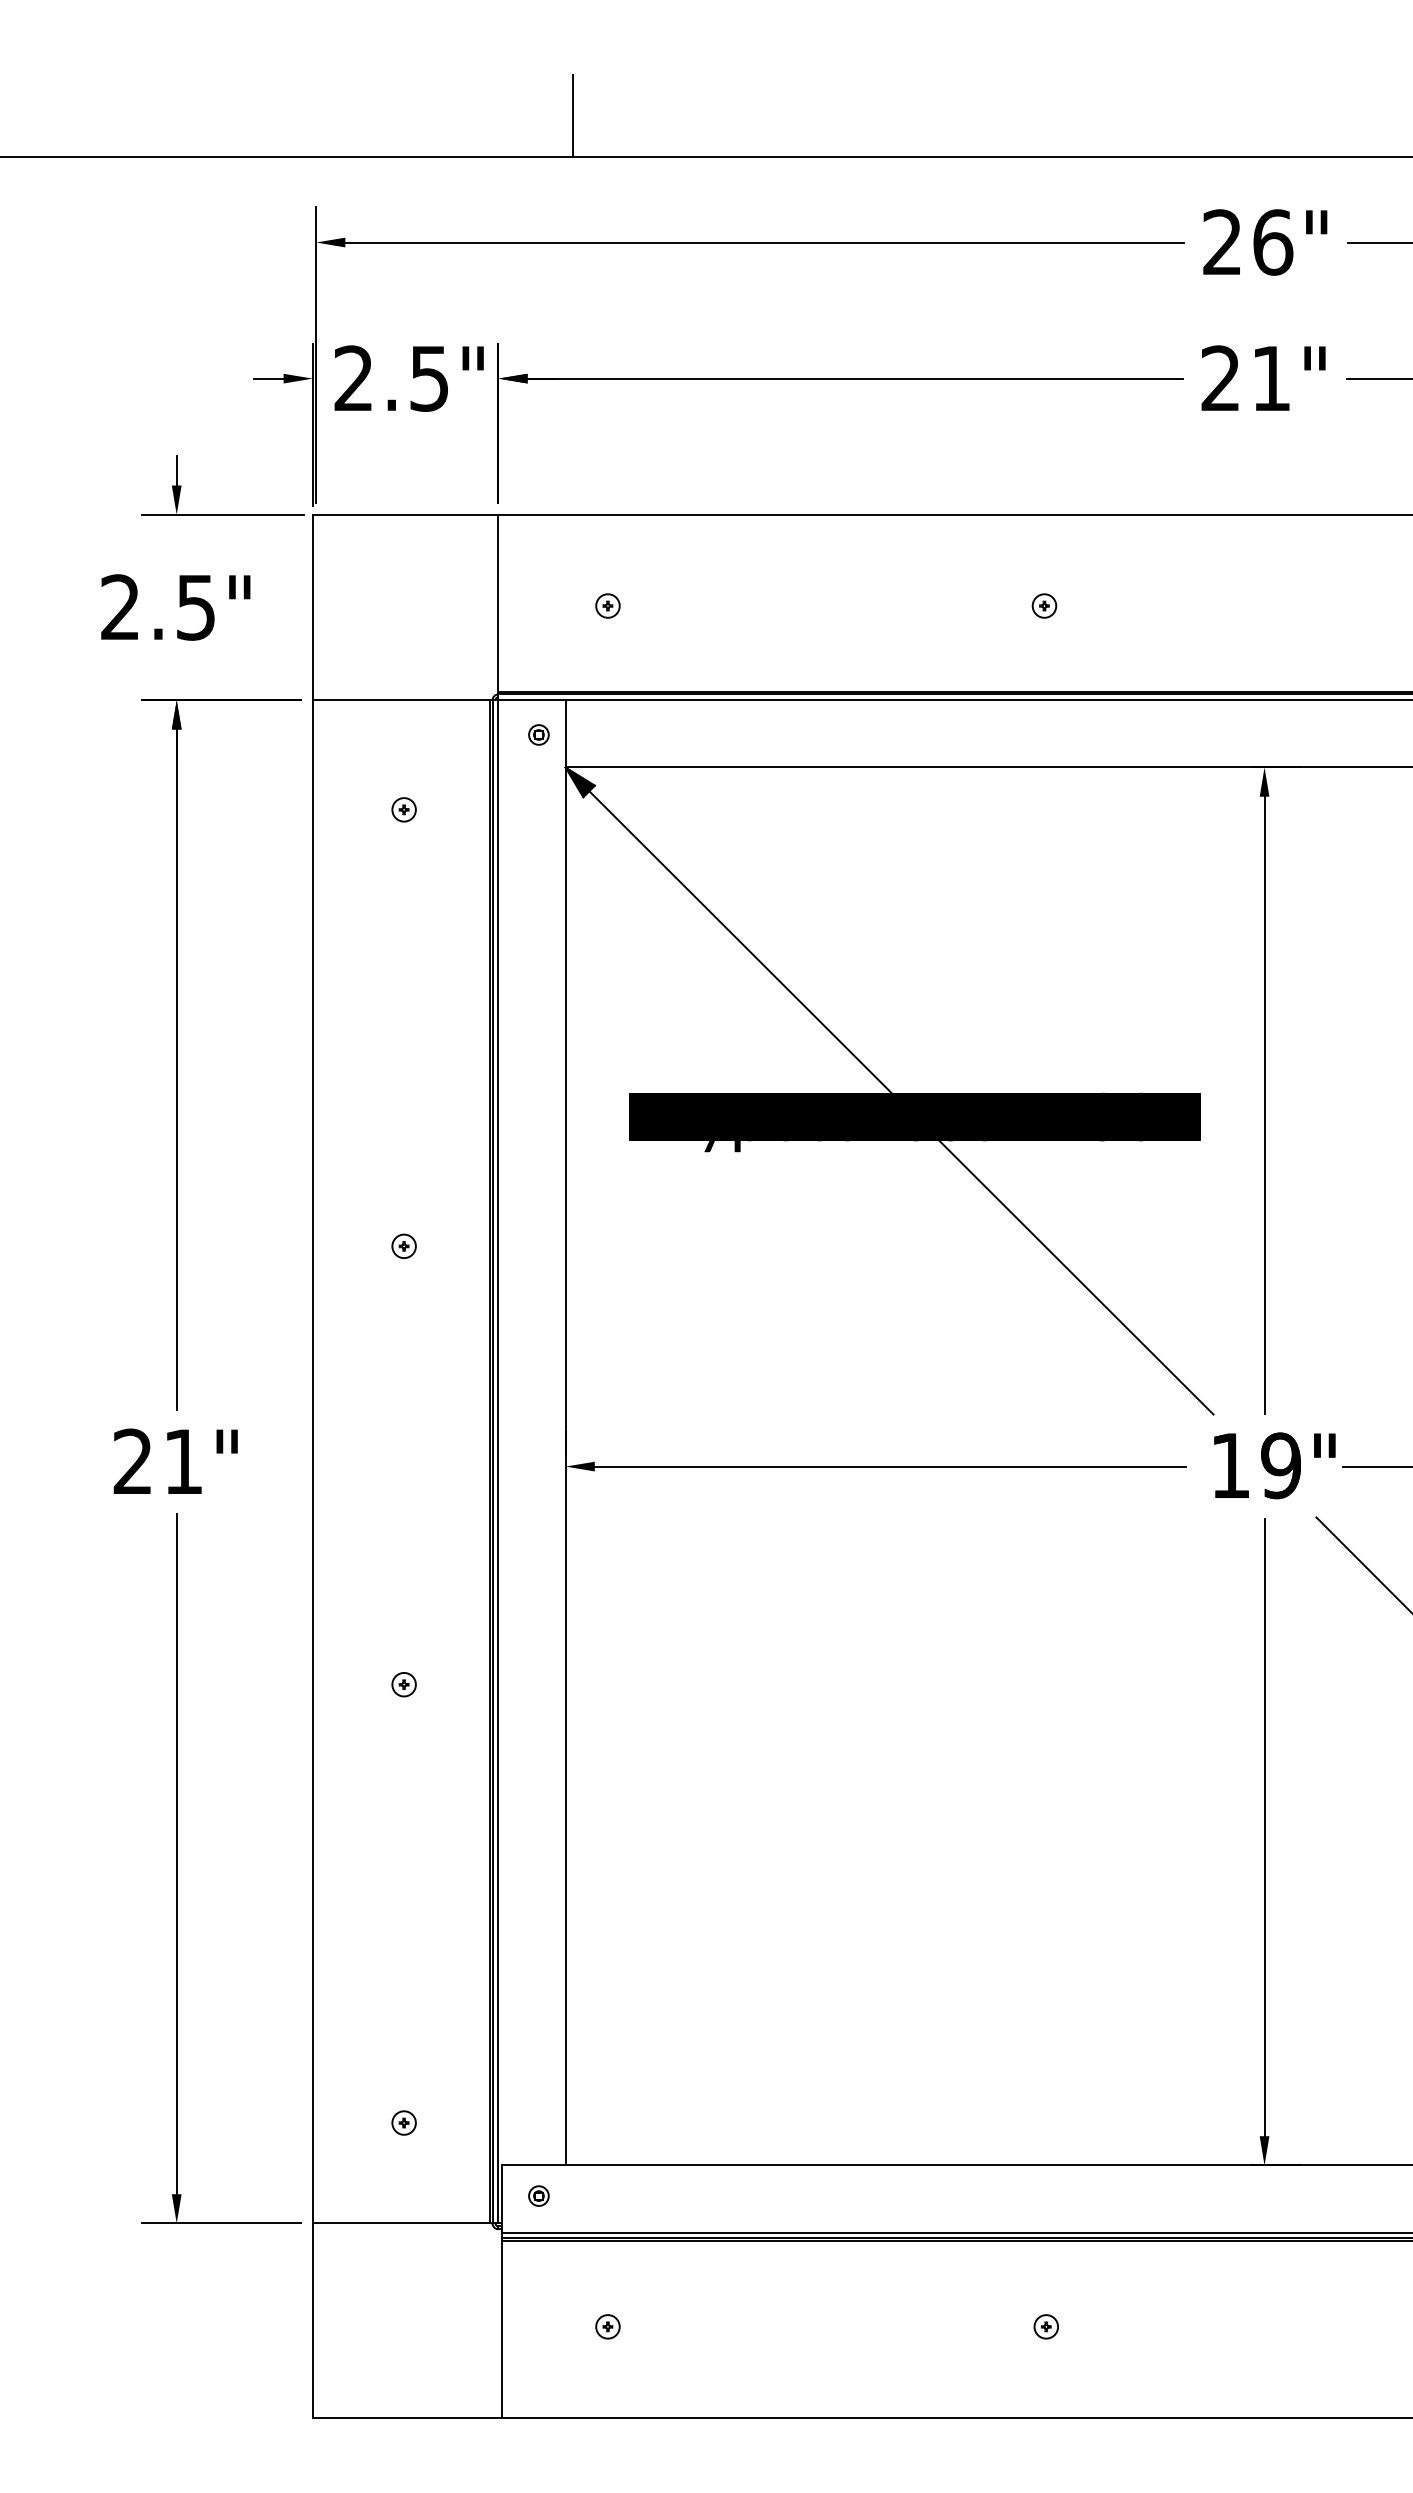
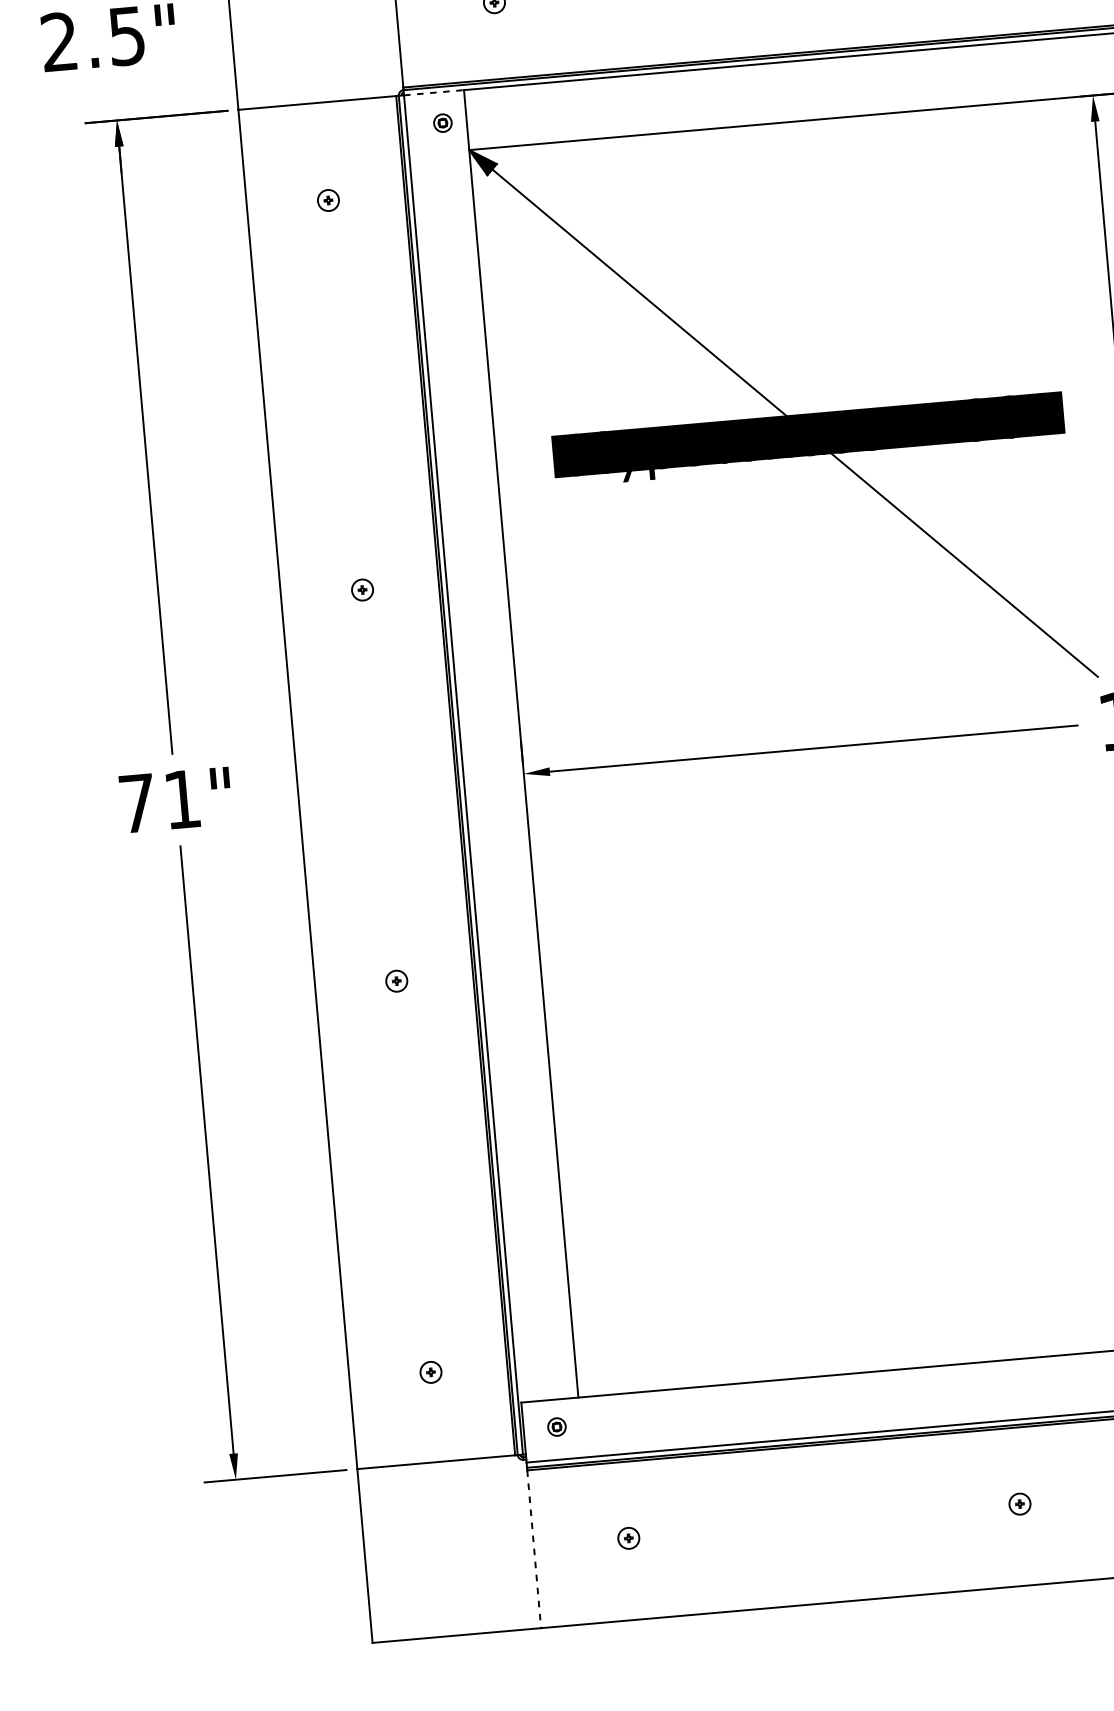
line: (531, 700) -> (433, 92), solid -> dashed
text: (132, 1460) -> (136, 802), 21" -> 71"
line: (501, 2330) -> (534, 1549), solid -> dashed

